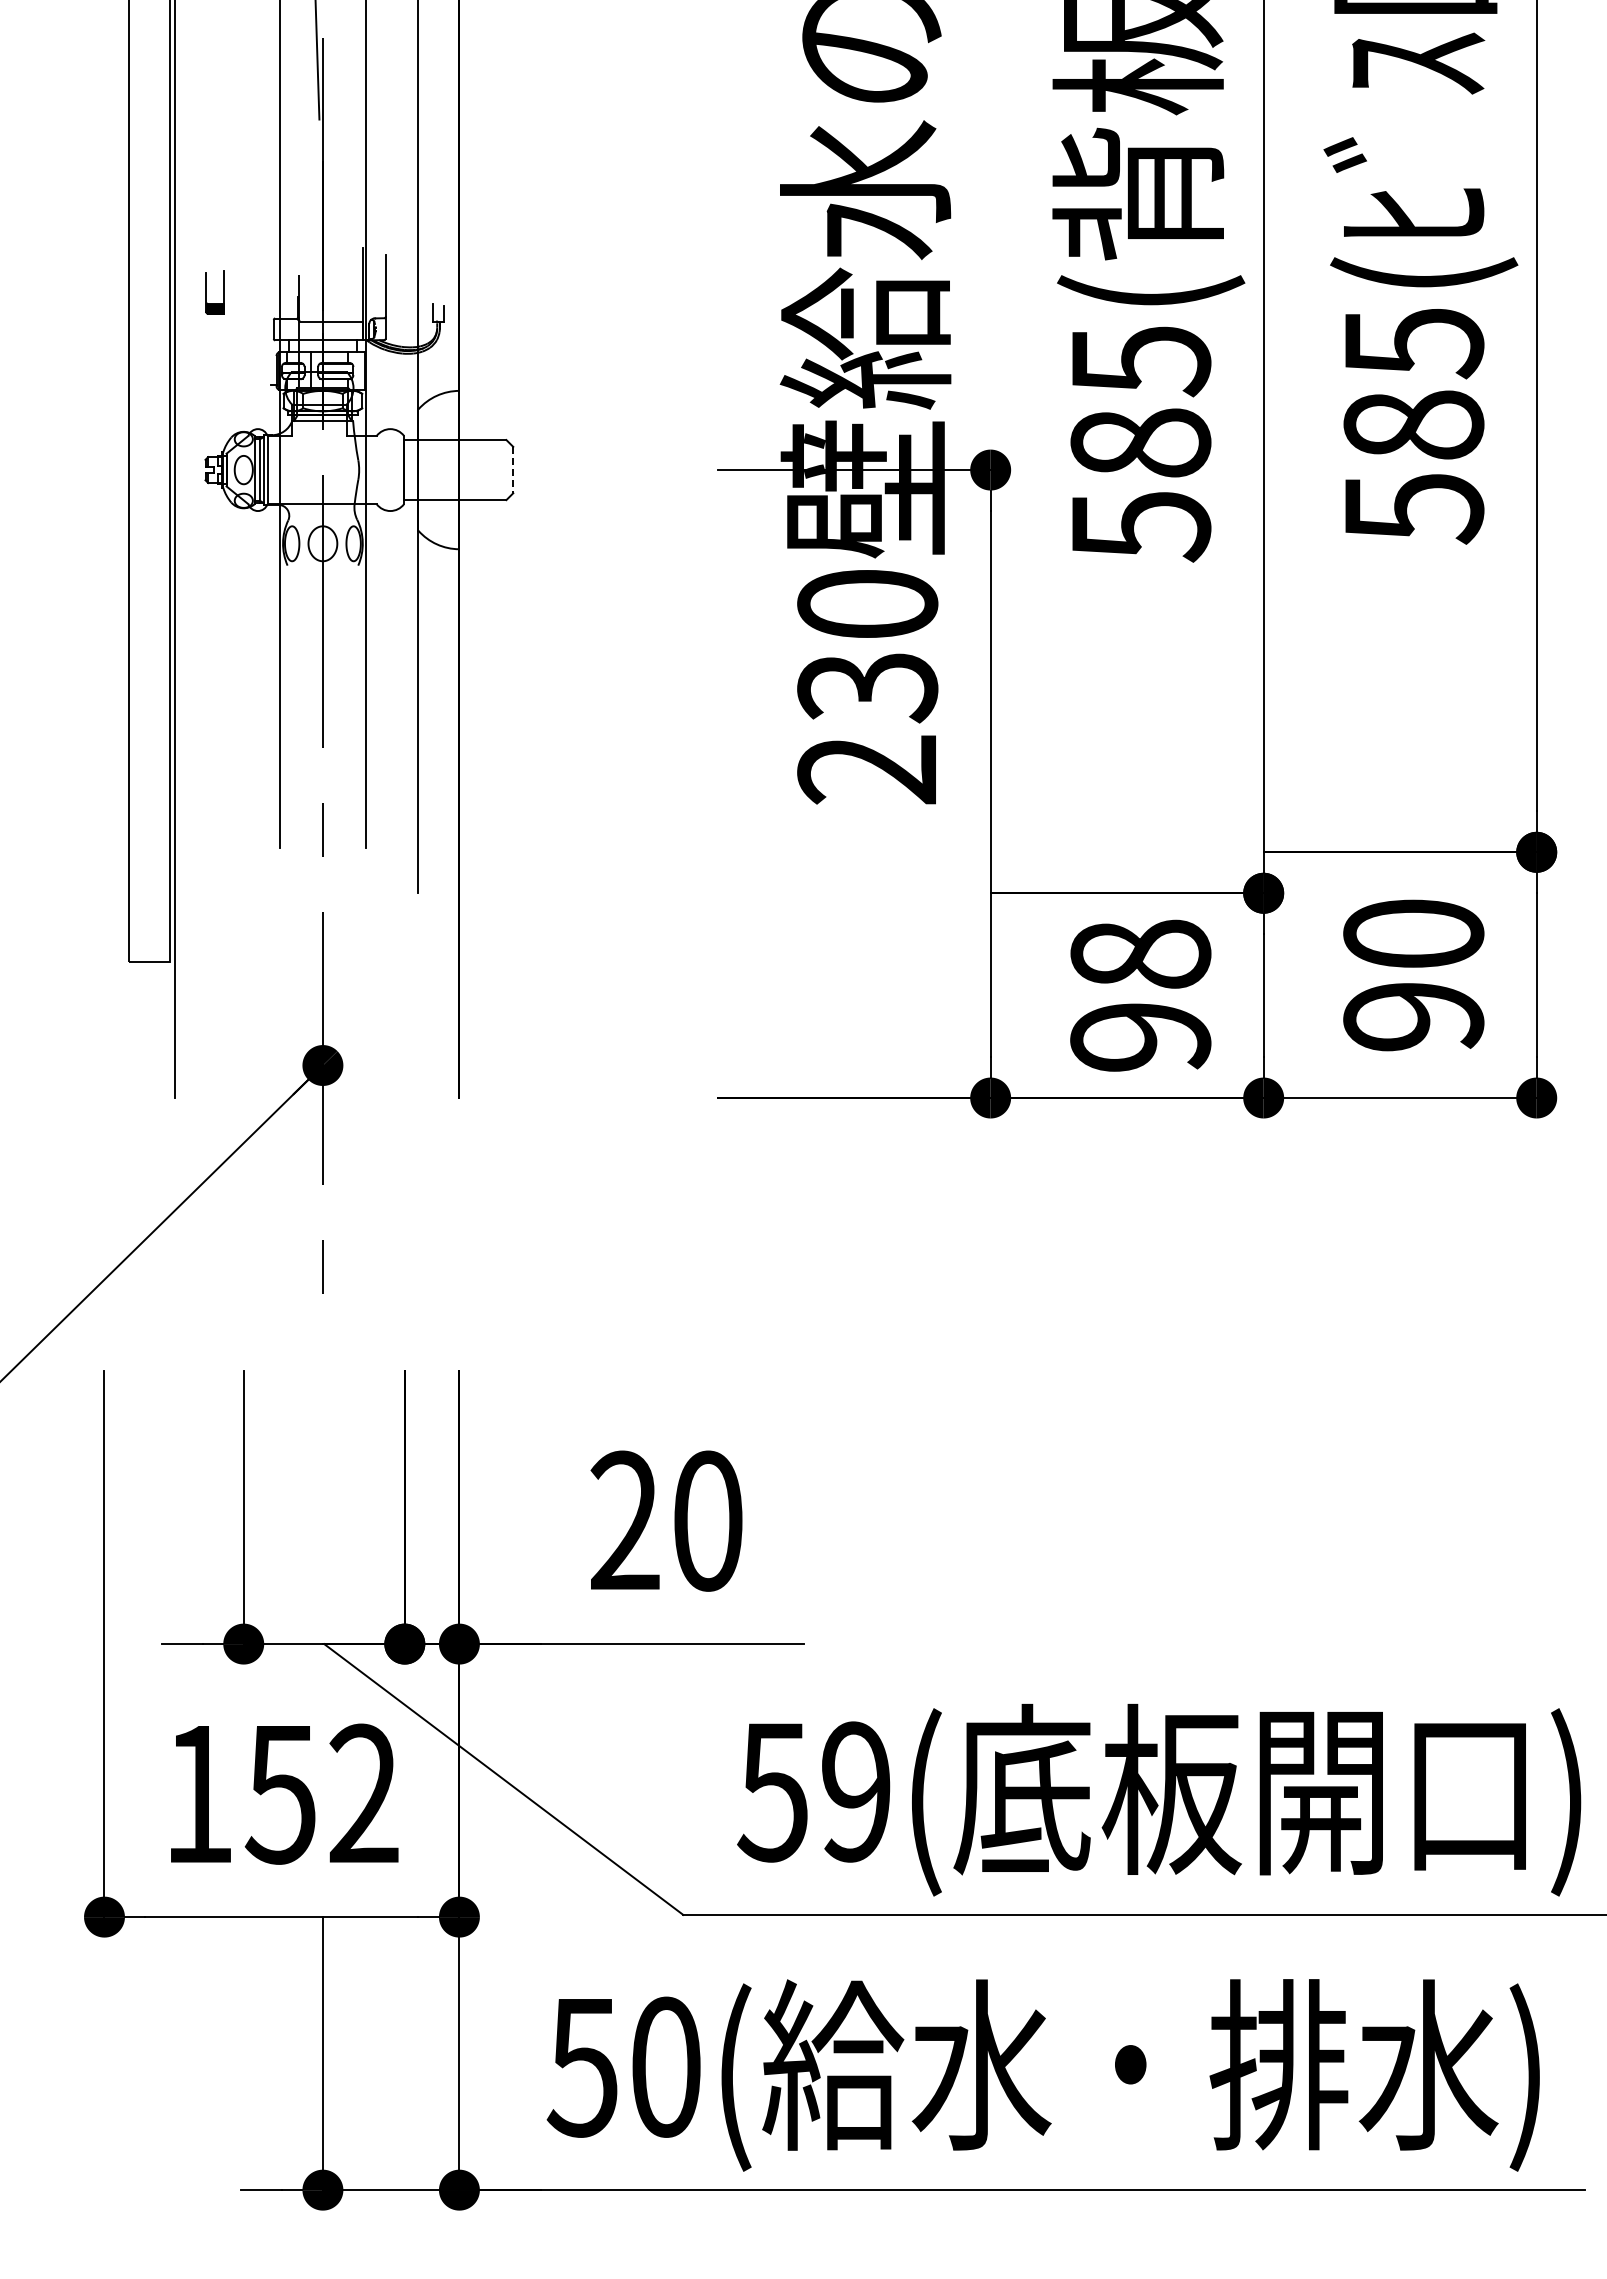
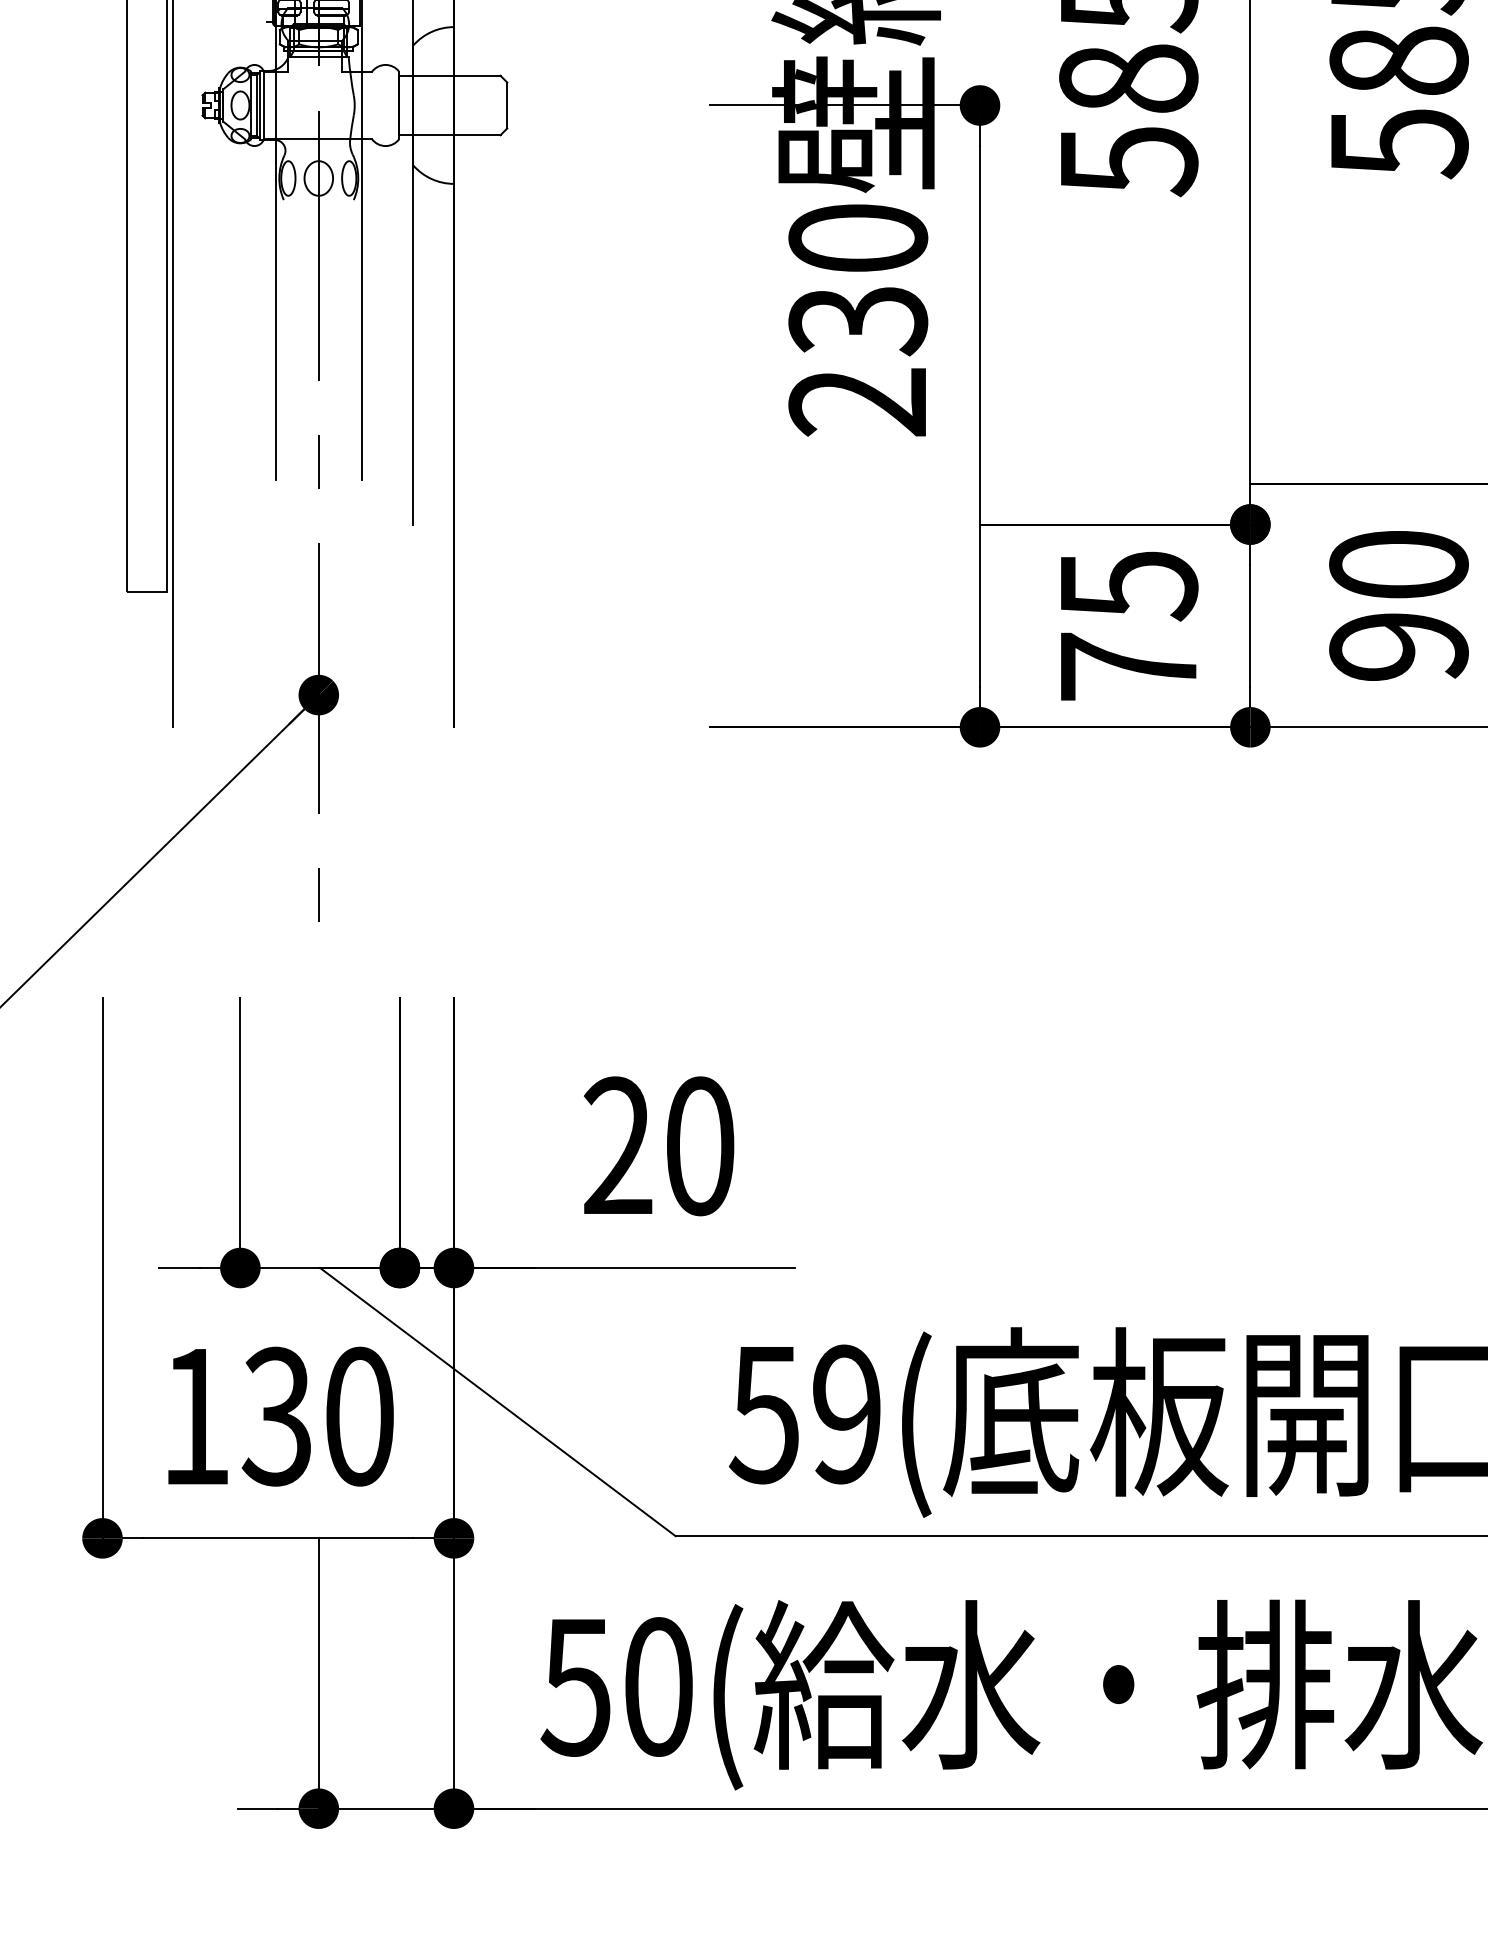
line: (513, 470) -> (507, 105), dashed -> solid
text: (1140, 995) -> (1128, 625), 98 -> 75
text: (321, 1793) -> (317, 1415), 152 -> 130

